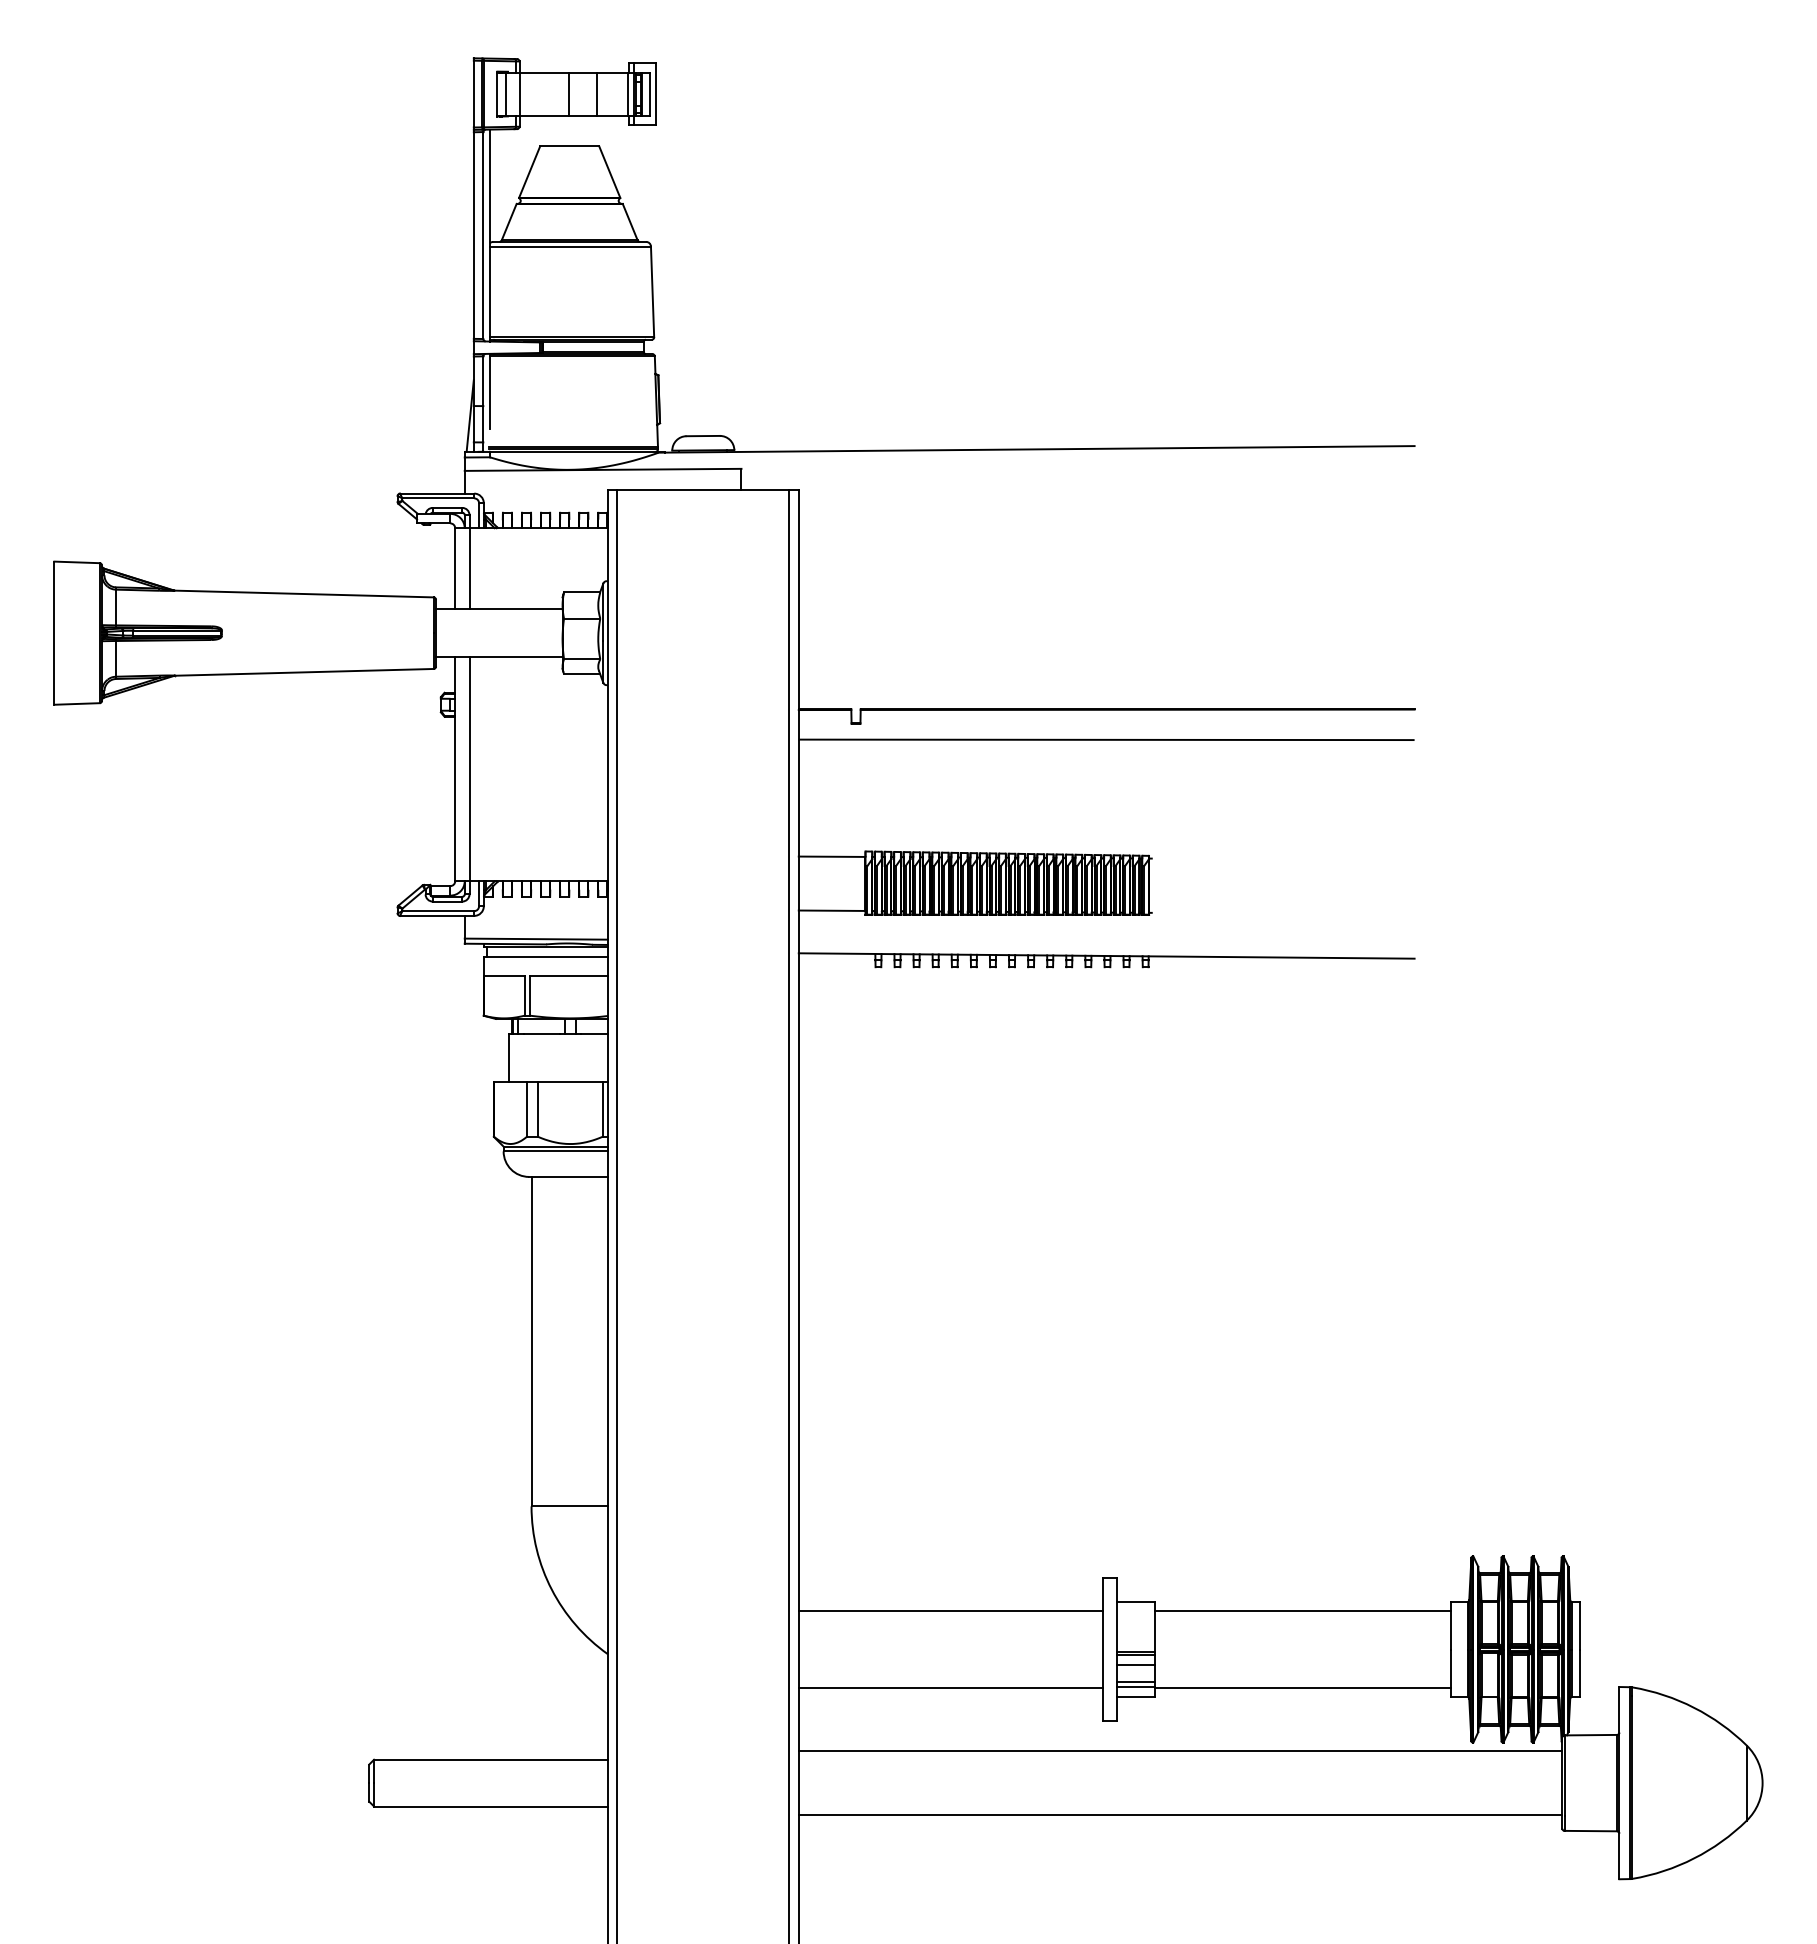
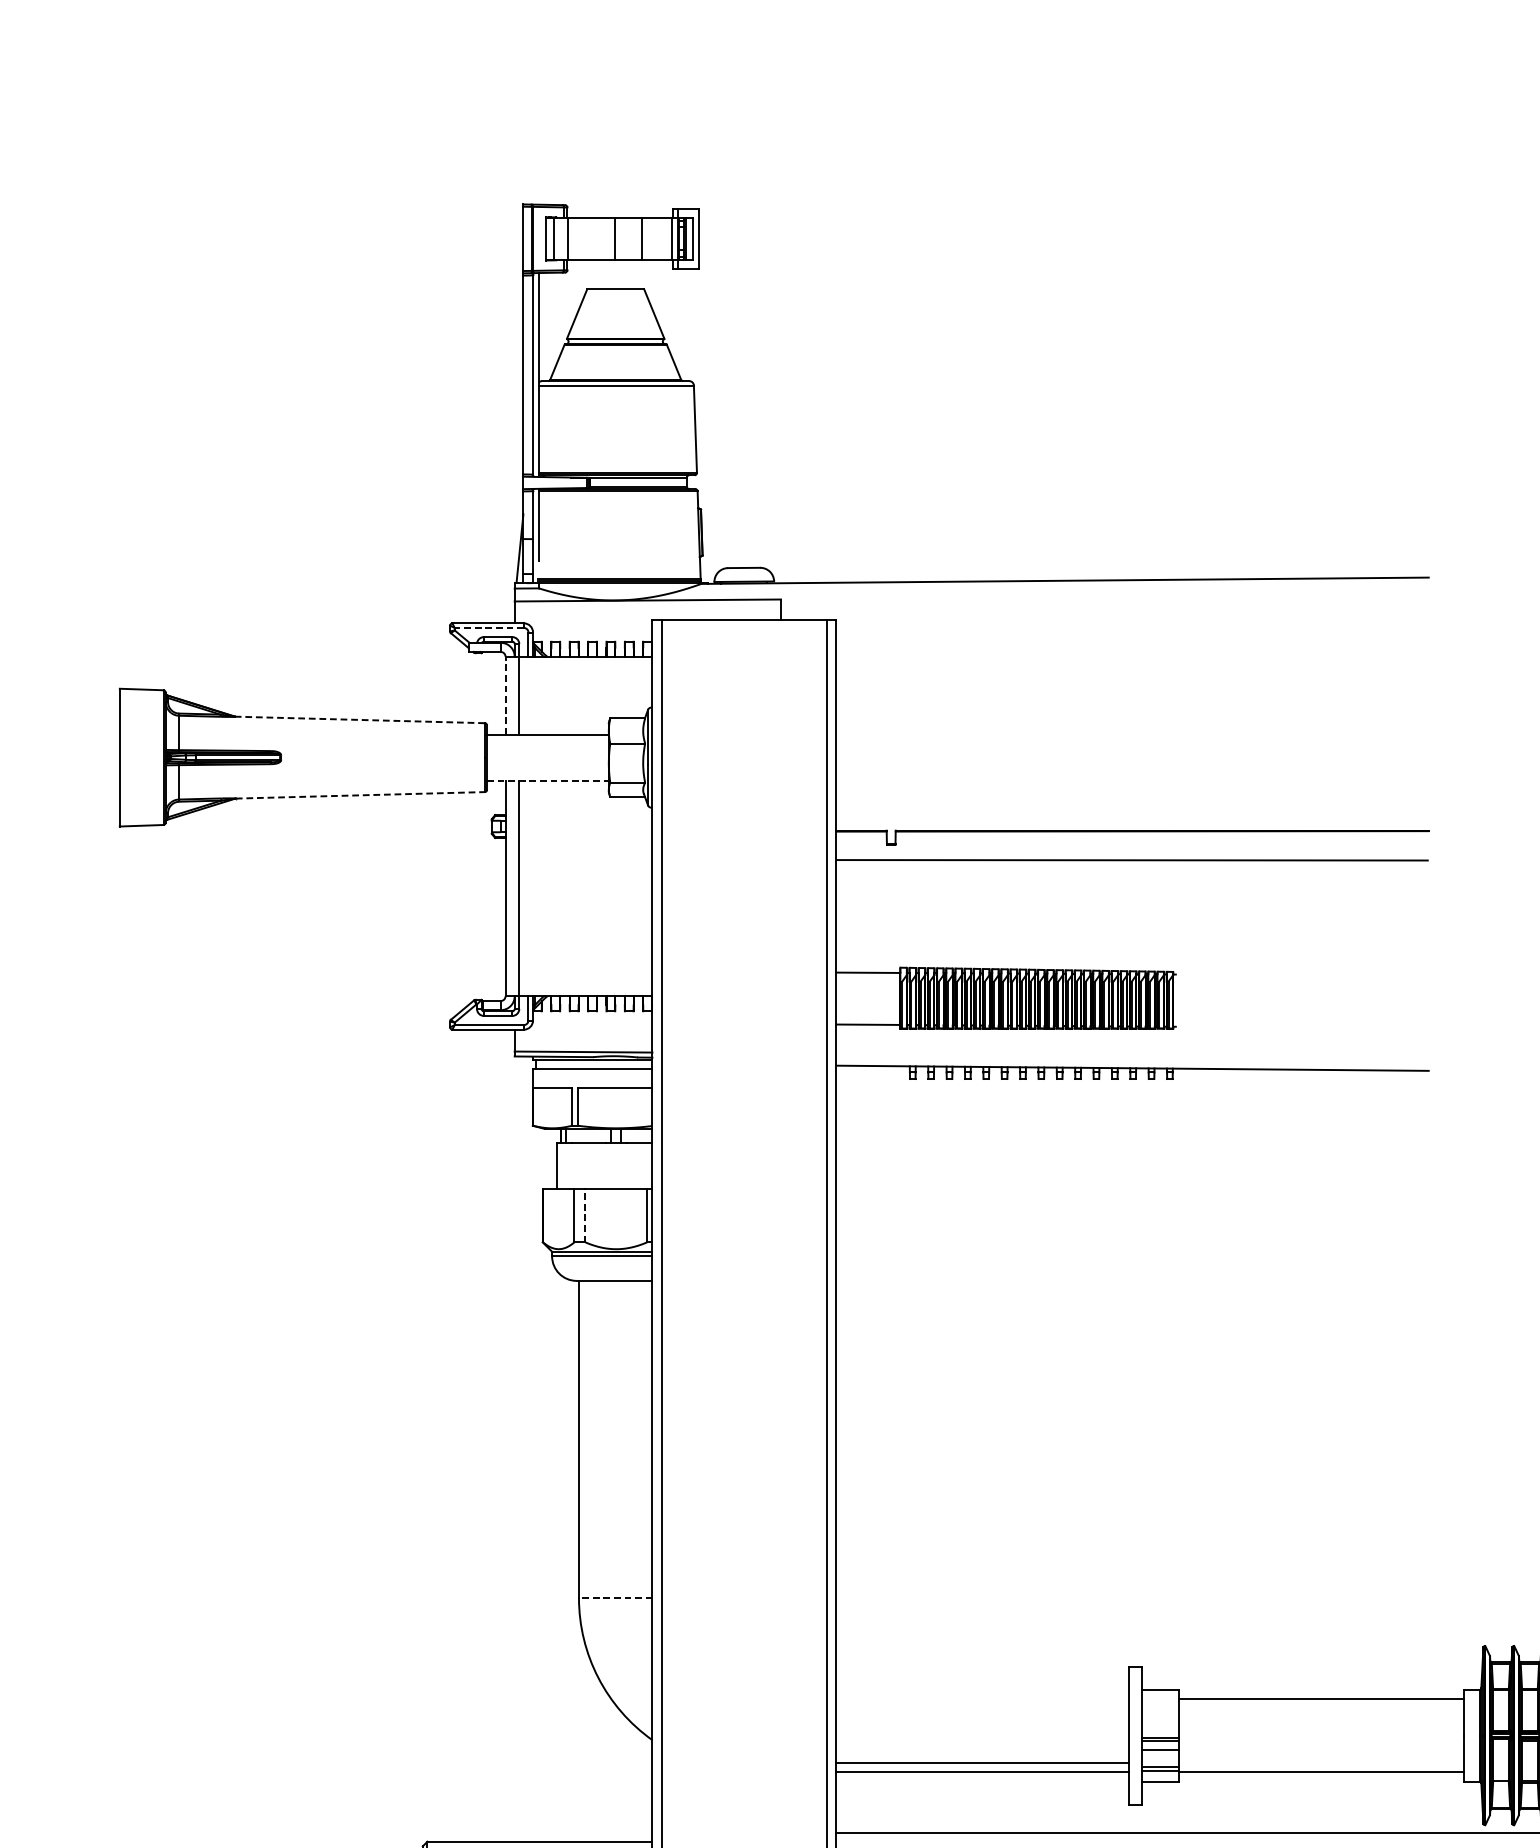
line: (438, 498) -> (489, 628), solid -> dashed
line: (455, 568) -> (505, 695), solid -> dashed
line: (303, 594) -> (359, 720), solid -> dashed
line: (499, 657) -> (548, 781), solid -> dashed
line: (304, 672) -> (360, 795), solid -> dashed
line: (538, 1109) -> (585, 1216), solid -> dashed
line: (569, 1506) -> (615, 1598), solid -> dashed
line: (950, 1611) -> (982, 1763), moved

